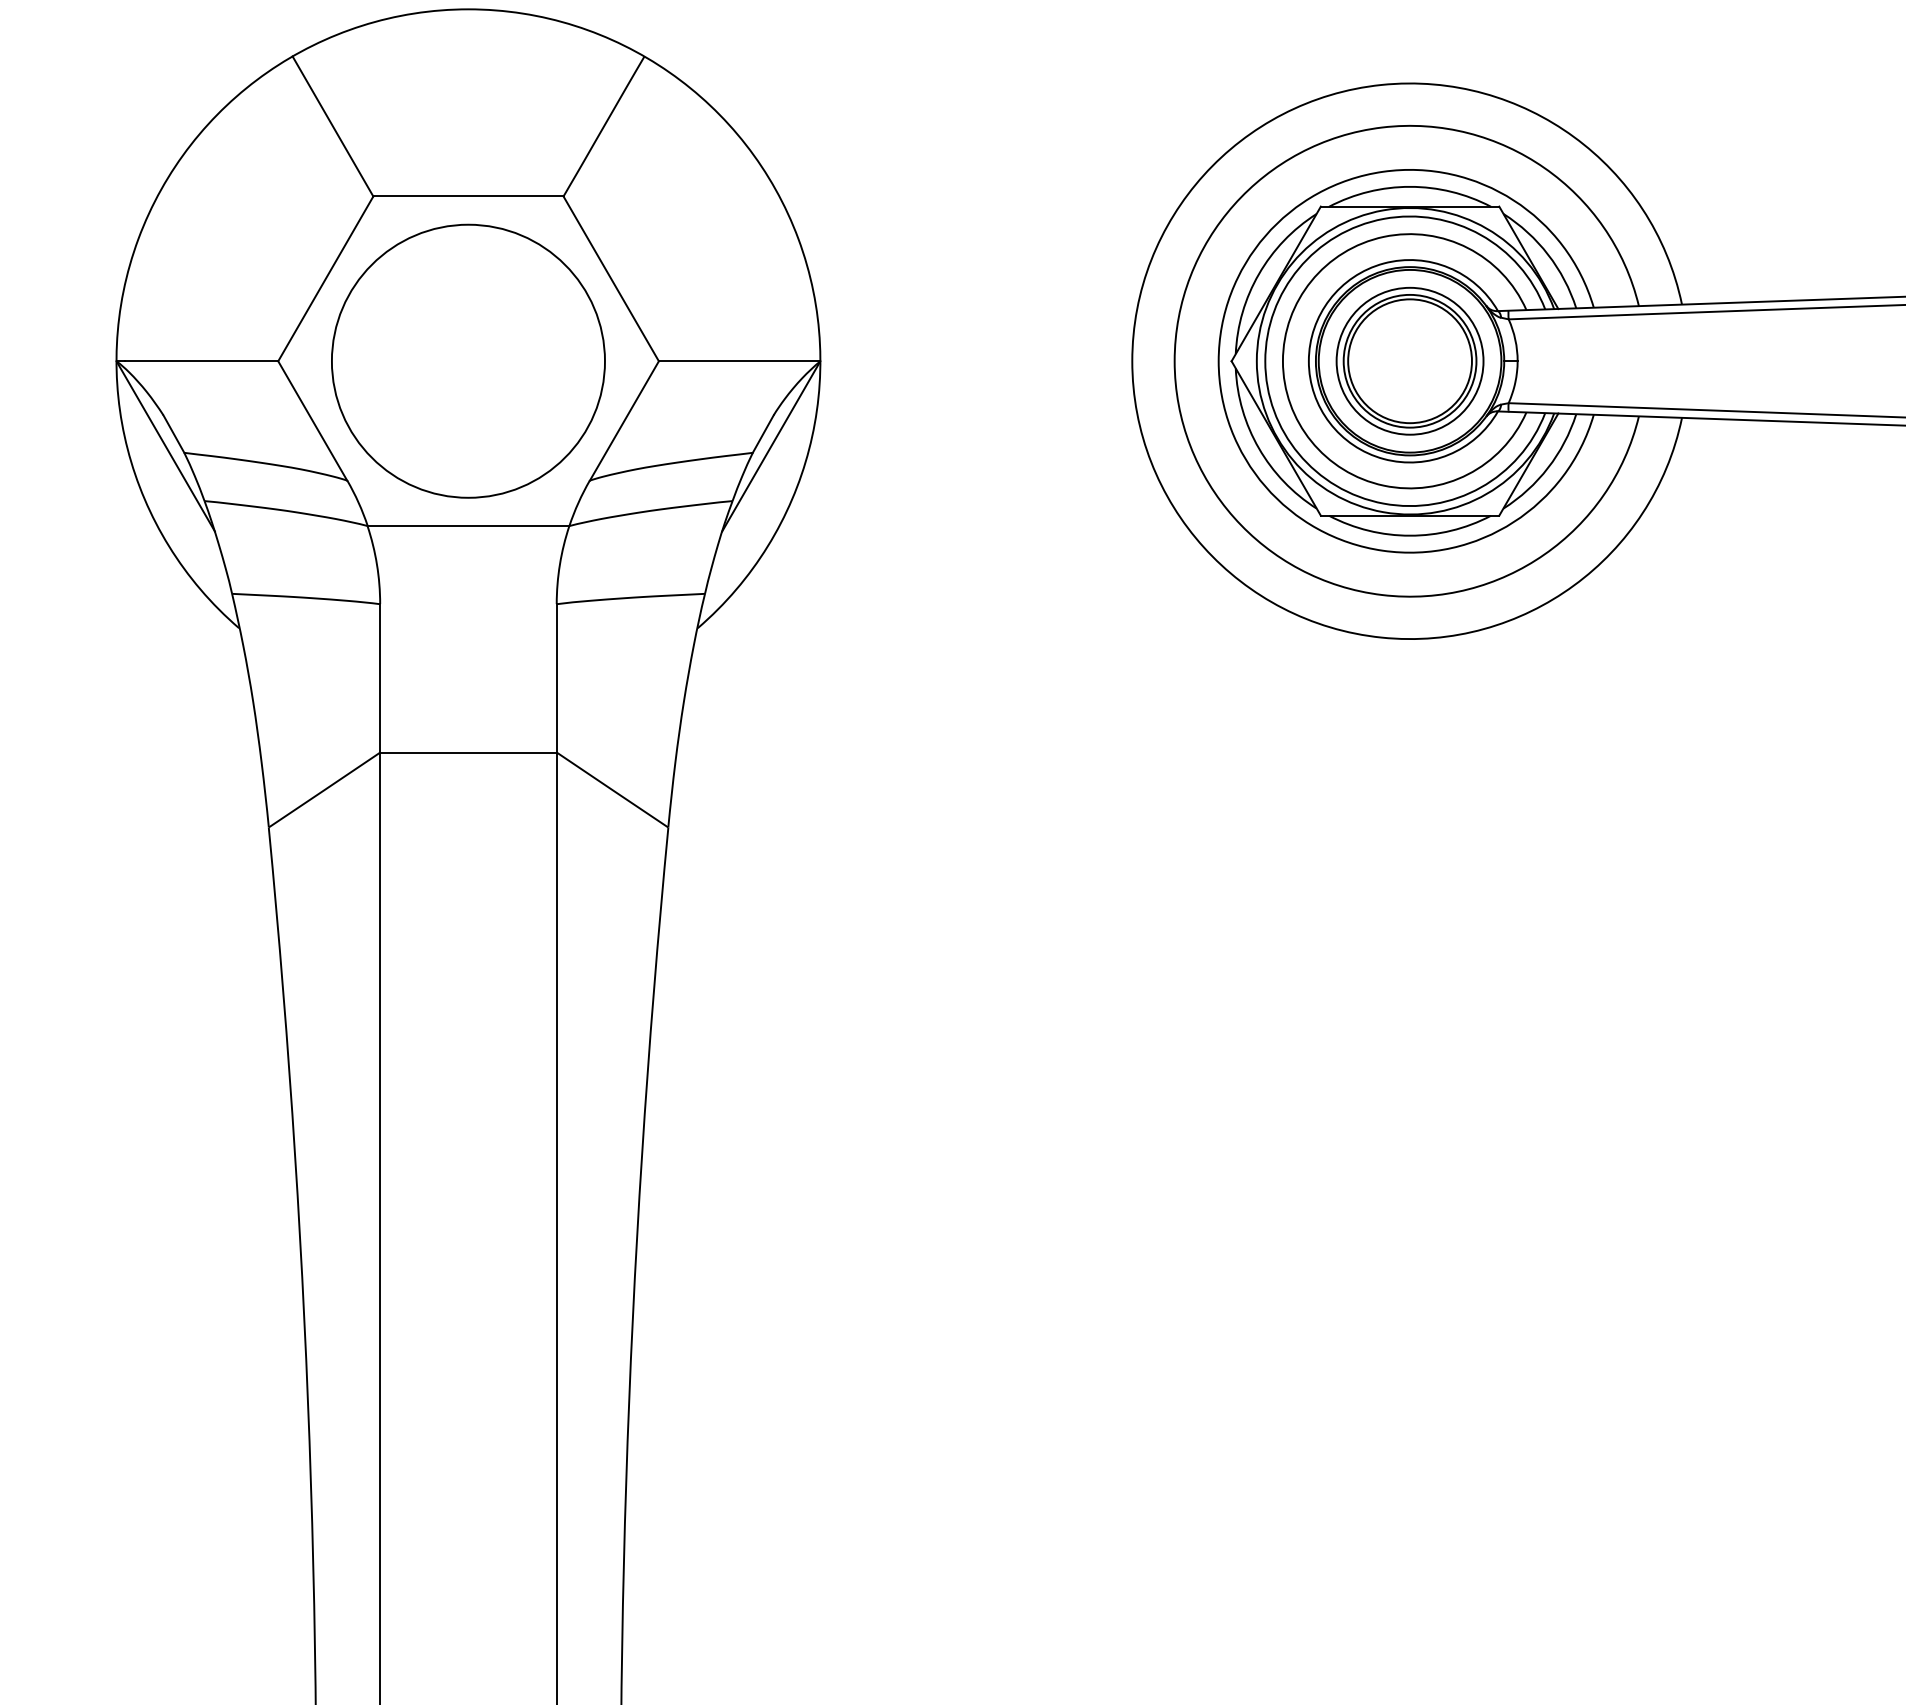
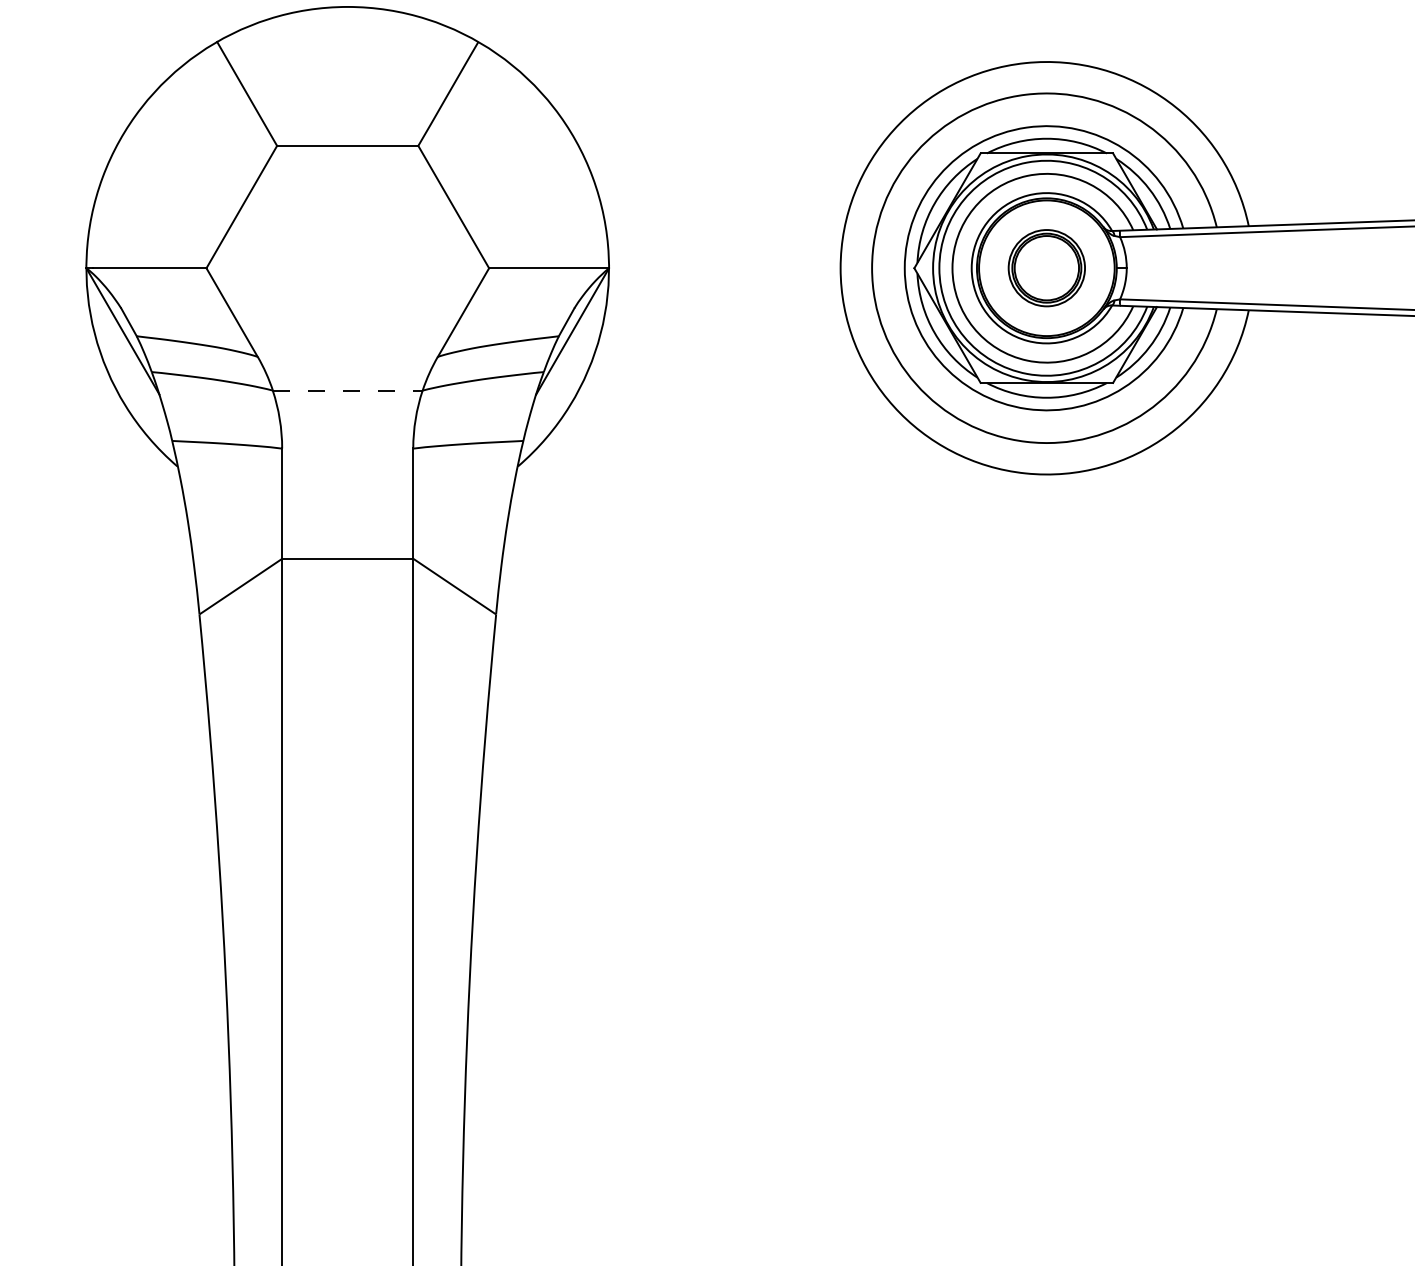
circle: (468, 360) -> (347, 267), removed
part: (1409, 360) -> (1046, 267), size x0.7
line: (468, 526) -> (347, 390), solid -> dashed

